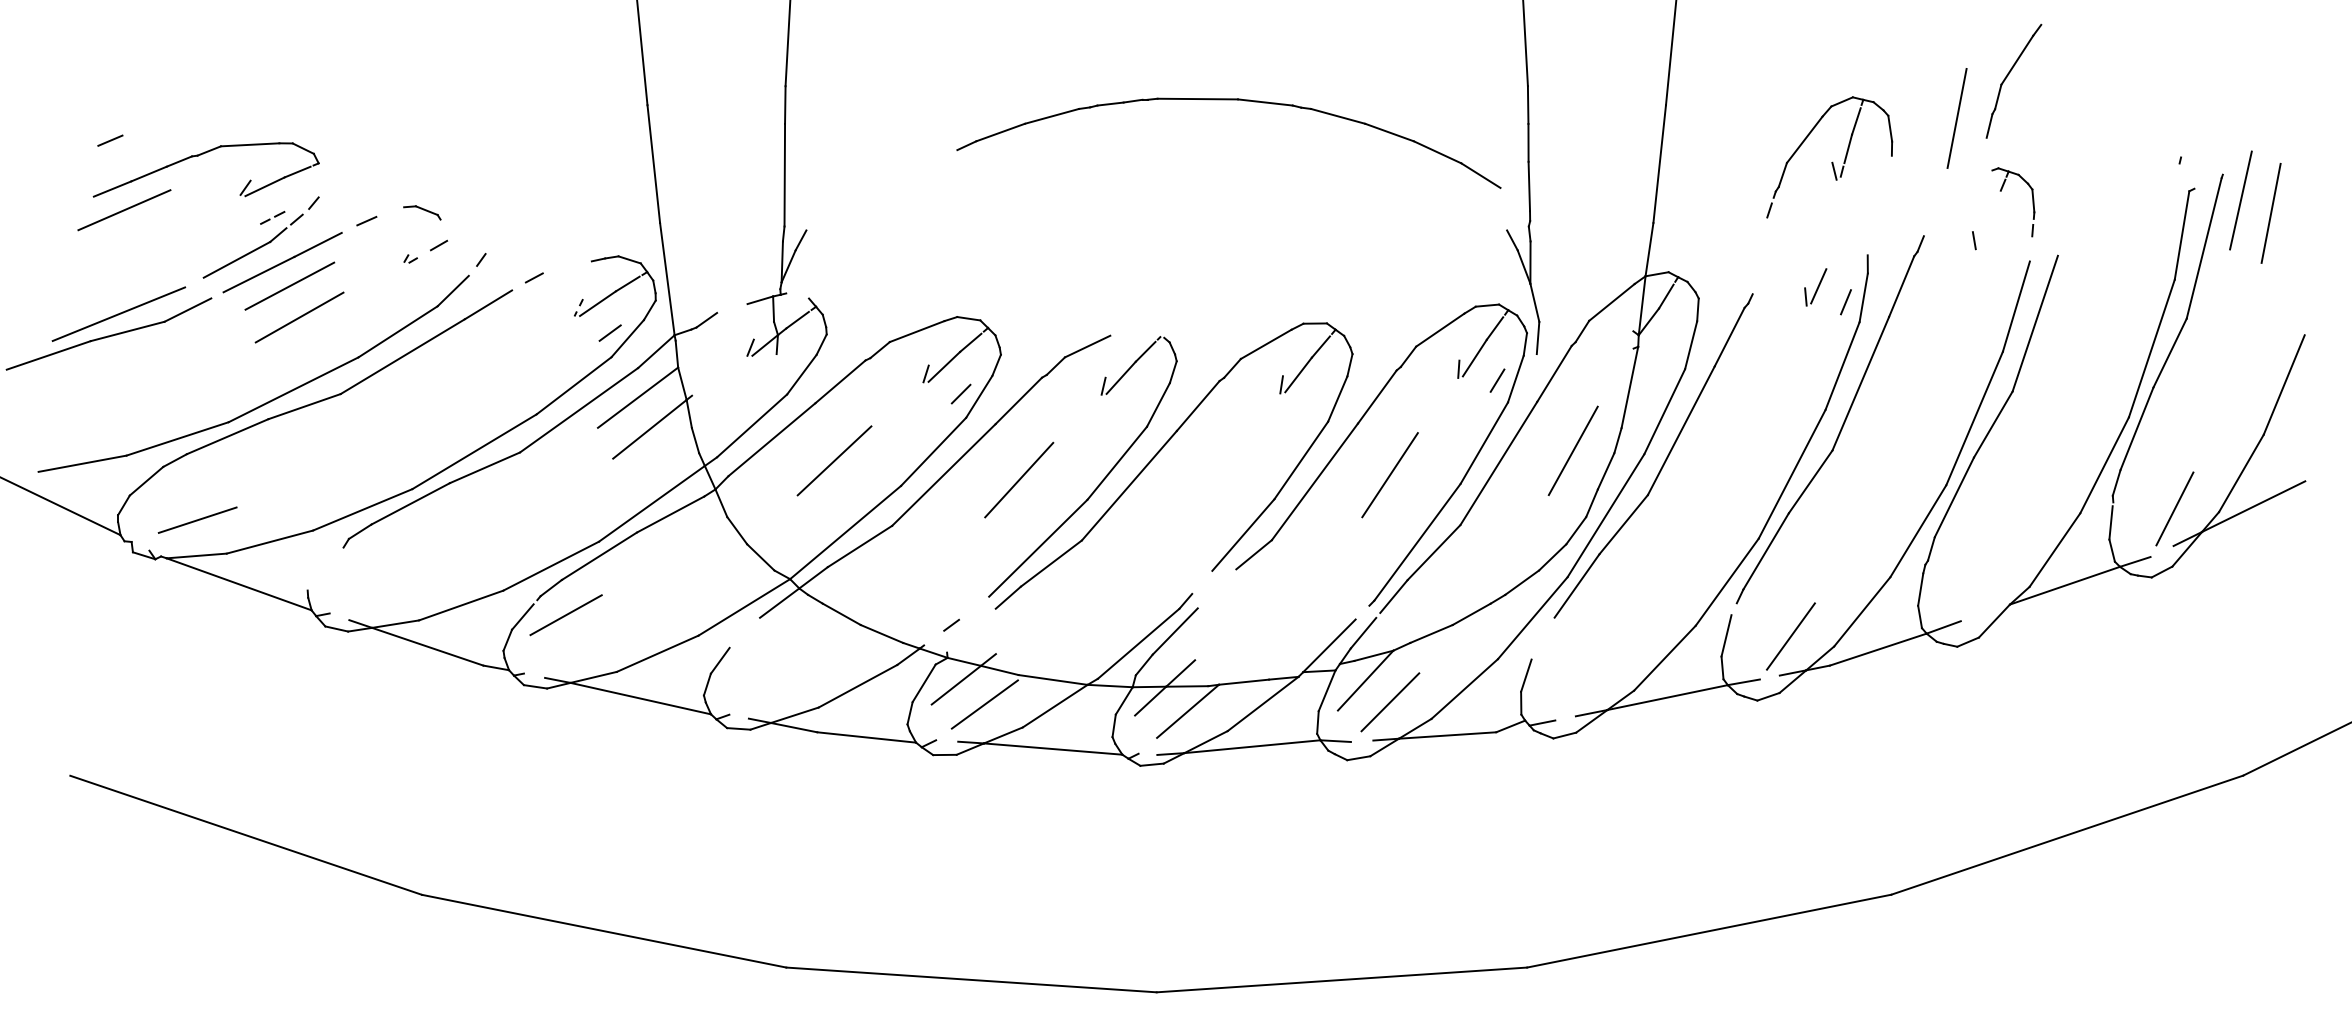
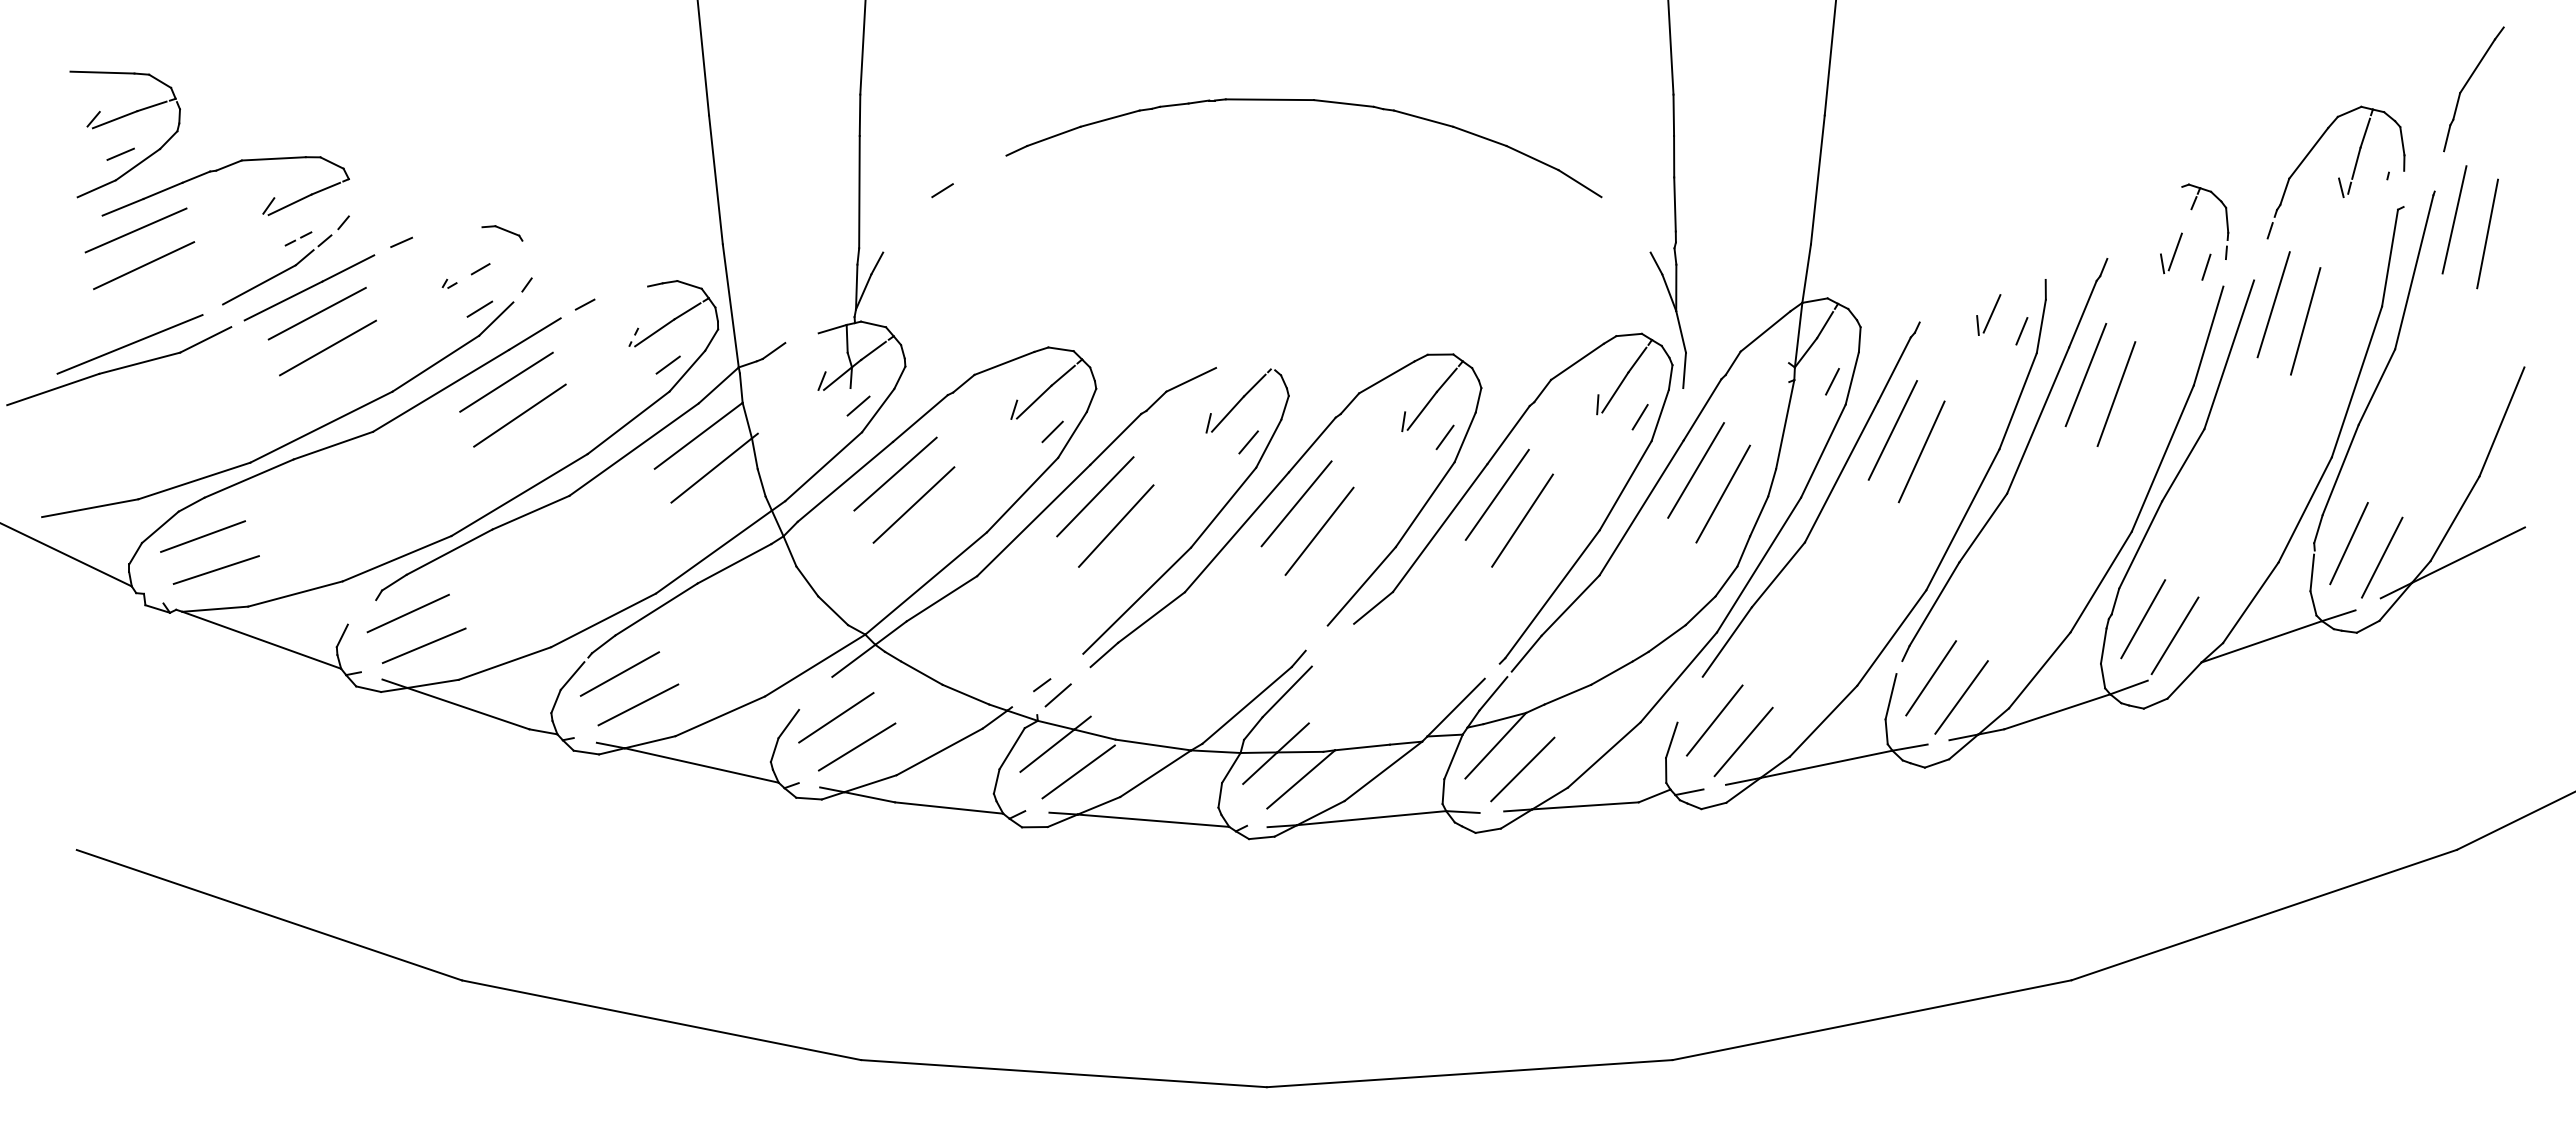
part: (2007, 77) -> (2466, 85), moved
part: (1228, 99) -> (1303, 100), moved
part: (106, 109) -> (116, 120), added
line: (1956, 118) -> (2143, 129), removed
part: (1829, 157) -> (2335, 172), moved
line: (860, 173) -> (942, 190), added
part: (422, 212) -> (502, 233), moved
line: (1985, 229) -> (2174, 251), added
line: (132, 242) -> (144, 265), added
line: (2014, 243) -> (2206, 266), added
line: (2075, 277) -> (2273, 304), added
line: (437, 281) -> (479, 308), added
line: (2104, 293) -> (2305, 321), added
line: (797, 296) -> (873, 324), added
line: (1904, 341) -> (2085, 374), added
line: (462, 348) -> (506, 381), added
line: (1673, 348) -> (1832, 381), added
line: (1932, 359) -> (2116, 394), added
line: (783, 370) -> (858, 405), added
line: (474, 379) -> (519, 415), added
line: (1727, 392) -> (1892, 430), added
line: (1318, 399) -> (1444, 437), added
line: (1139, 403) -> (1248, 442), added
line: (1754, 411) -> (1921, 451), added
line: (1548, 429) -> (1696, 470), added
line: (817, 432) -> (895, 473), added
line: (1366, 451) -> (1496, 494), added
line: (1000, 453) -> (1095, 496), added
line: (1183, 459) -> (1296, 503), added
line: (1204, 484) -> (1319, 530), added
line: (185, 489) -> (203, 536), added
line: (2144, 495) -> (2348, 543), added
line: (372, 559) -> (407, 613), added
line: (1956, 565) -> (2143, 619), added
line: (311, 579) -> (341, 635), added
line: (1985, 579) -> (2174, 635), added
line: (386, 589) -> (423, 645), added
line: (1763, 619) -> (1931, 678), added
line: (965, 634) -> (1057, 695), added
line: (583, 642) -> (638, 704), added
line: (763, 654) -> (836, 717), added
line: (1565, 657) -> (1714, 720), added
line: (1591, 676) -> (1743, 741), added
line: (782, 681) -> (856, 746), added

